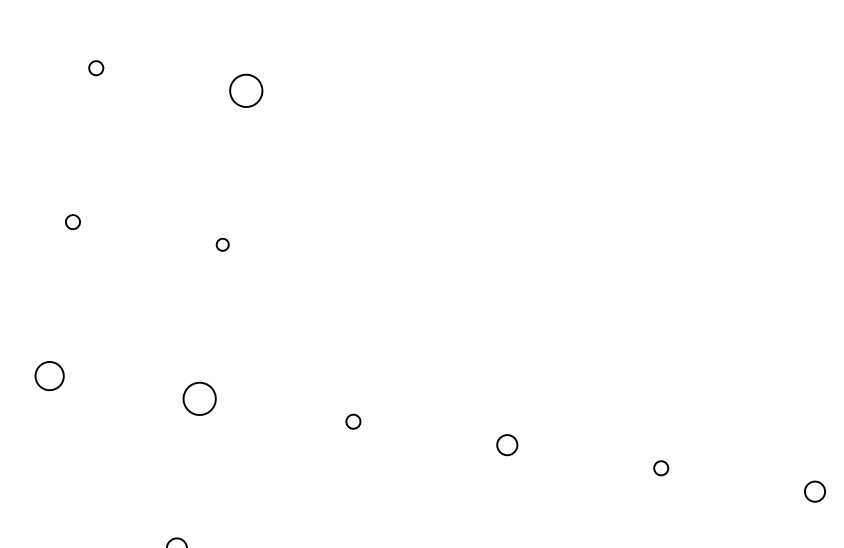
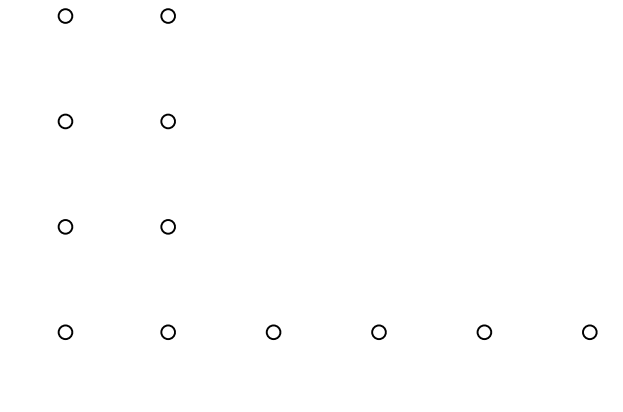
circle: (96, 68) -> (65, 121), size x1.43
circle: (245, 90) -> (167, 121), size x0.62
circle: (73, 221) -> (65, 226), size x1.43
circle: (221, 244) -> (167, 226), size x1.67
circle: (49, 374) -> (65, 331), size x0.71
circle: (198, 397) -> (167, 331), size x0.62
circle: (353, 420) -> (273, 331), size x1.43
circle: (661, 467) -> (484, 331), size x1.43

